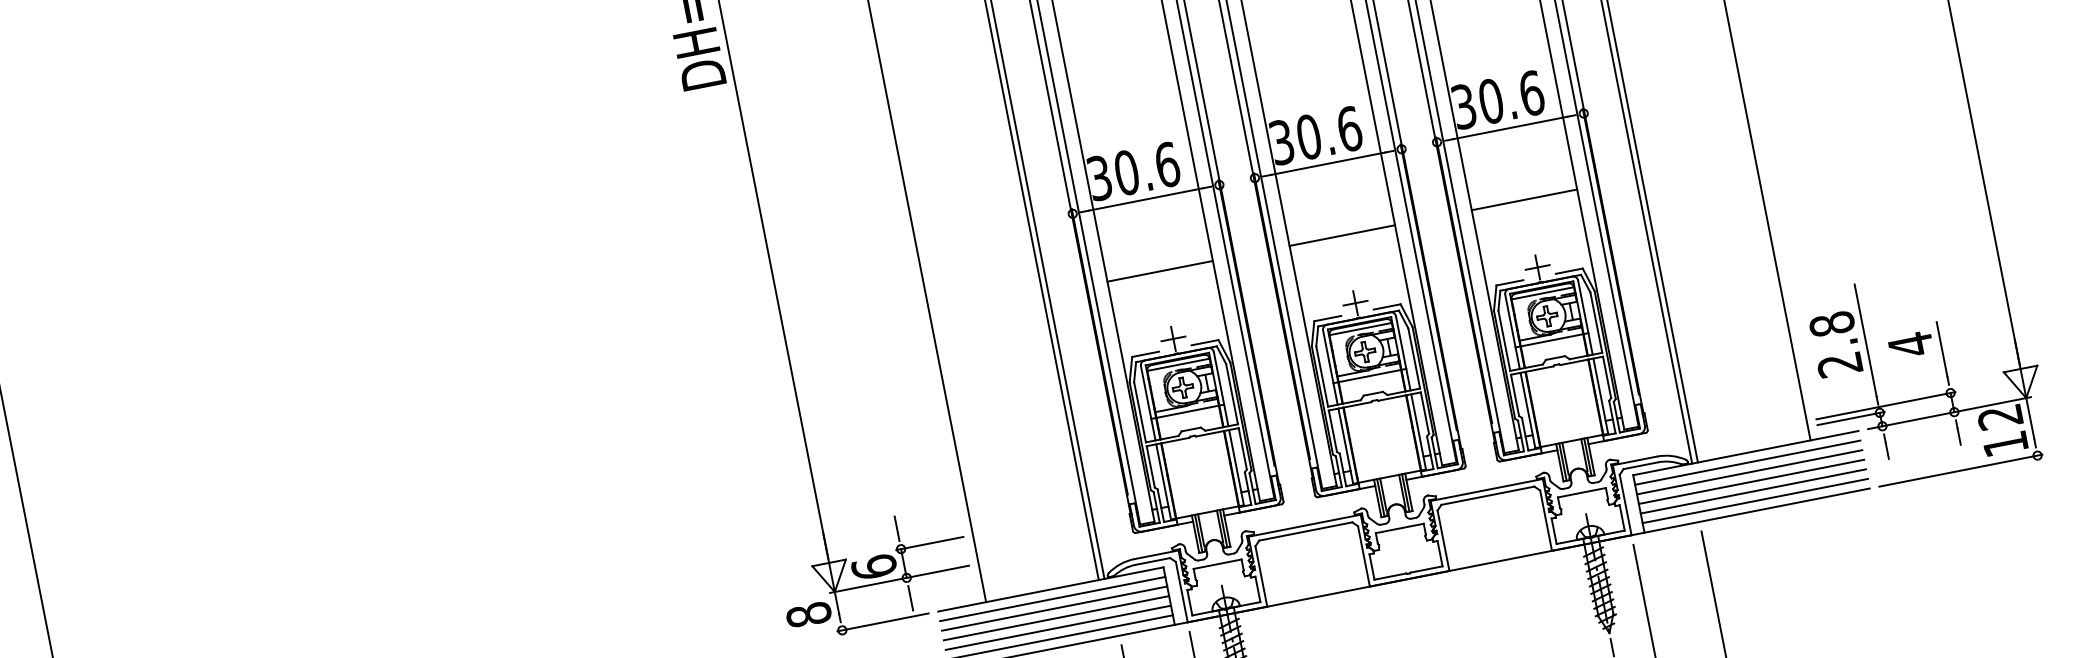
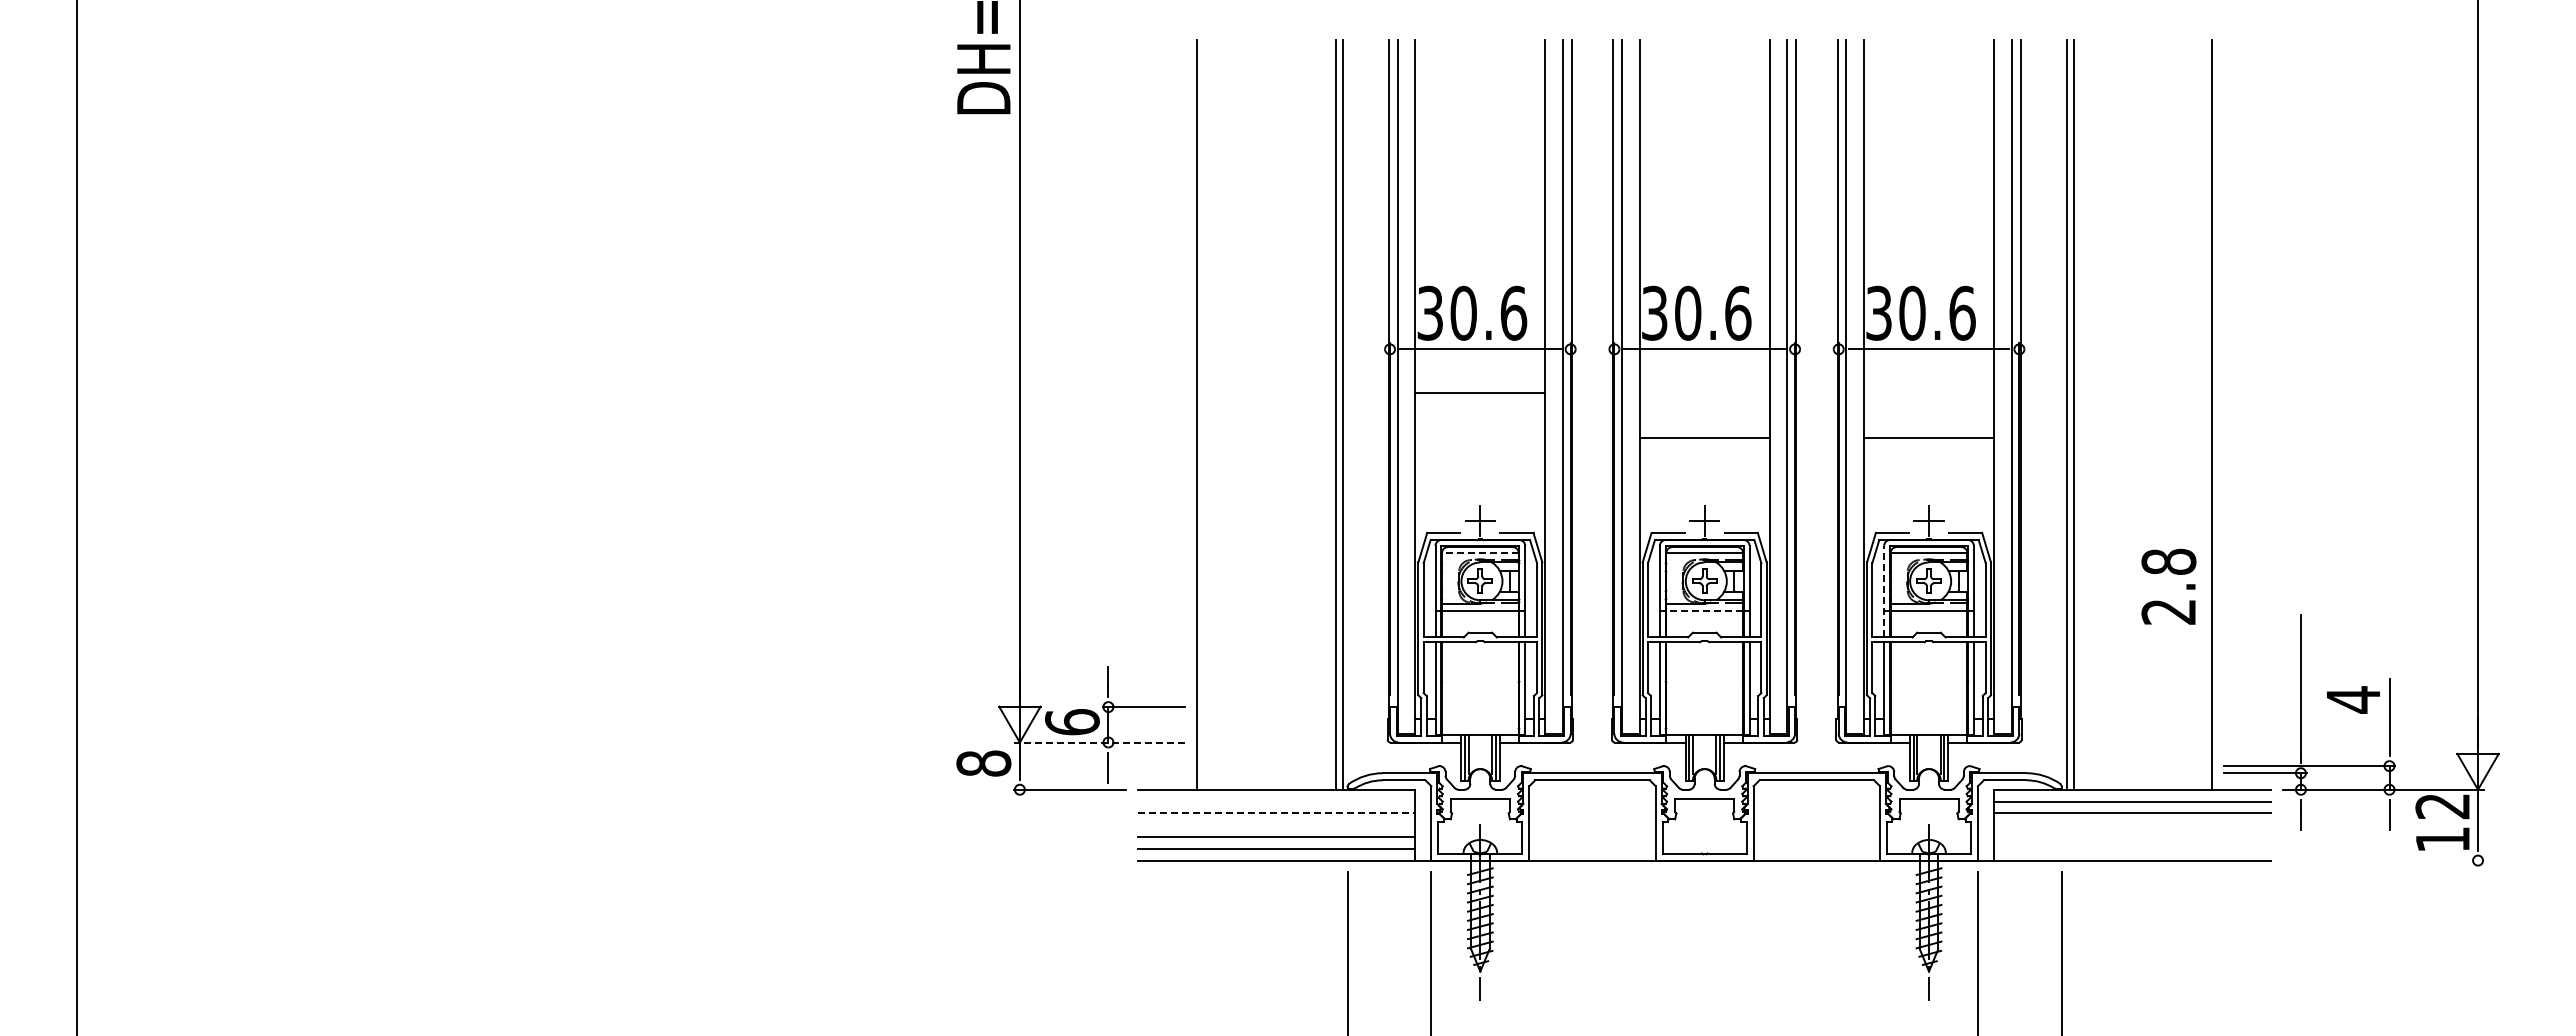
line: (1160, 271) -> (1480, 392), moved
line: (1512, 331) -> (1884, 591), solid -> dashed
text: (1835, 344) -> (2168, 586), moved
line: (1177, 365) -> (1479, 553), solid -> dashed
line: (1369, 375) -> (1704, 610), solid -> dashed
line: (1960, 470) -> (2383, 860), removed
line: (1751, 482) -> (2132, 825), removed
line: (1753, 491) -> (2132, 836), removed
line: (1755, 500) -> (2132, 848), removed
line: (899, 579) -> (1099, 742), solid -> dashed
line: (1052, 599) -> (1276, 801), removed
line: (1054, 608) -> (1276, 813), solid -> dashed
line: (1056, 618) -> (1276, 825), removed

